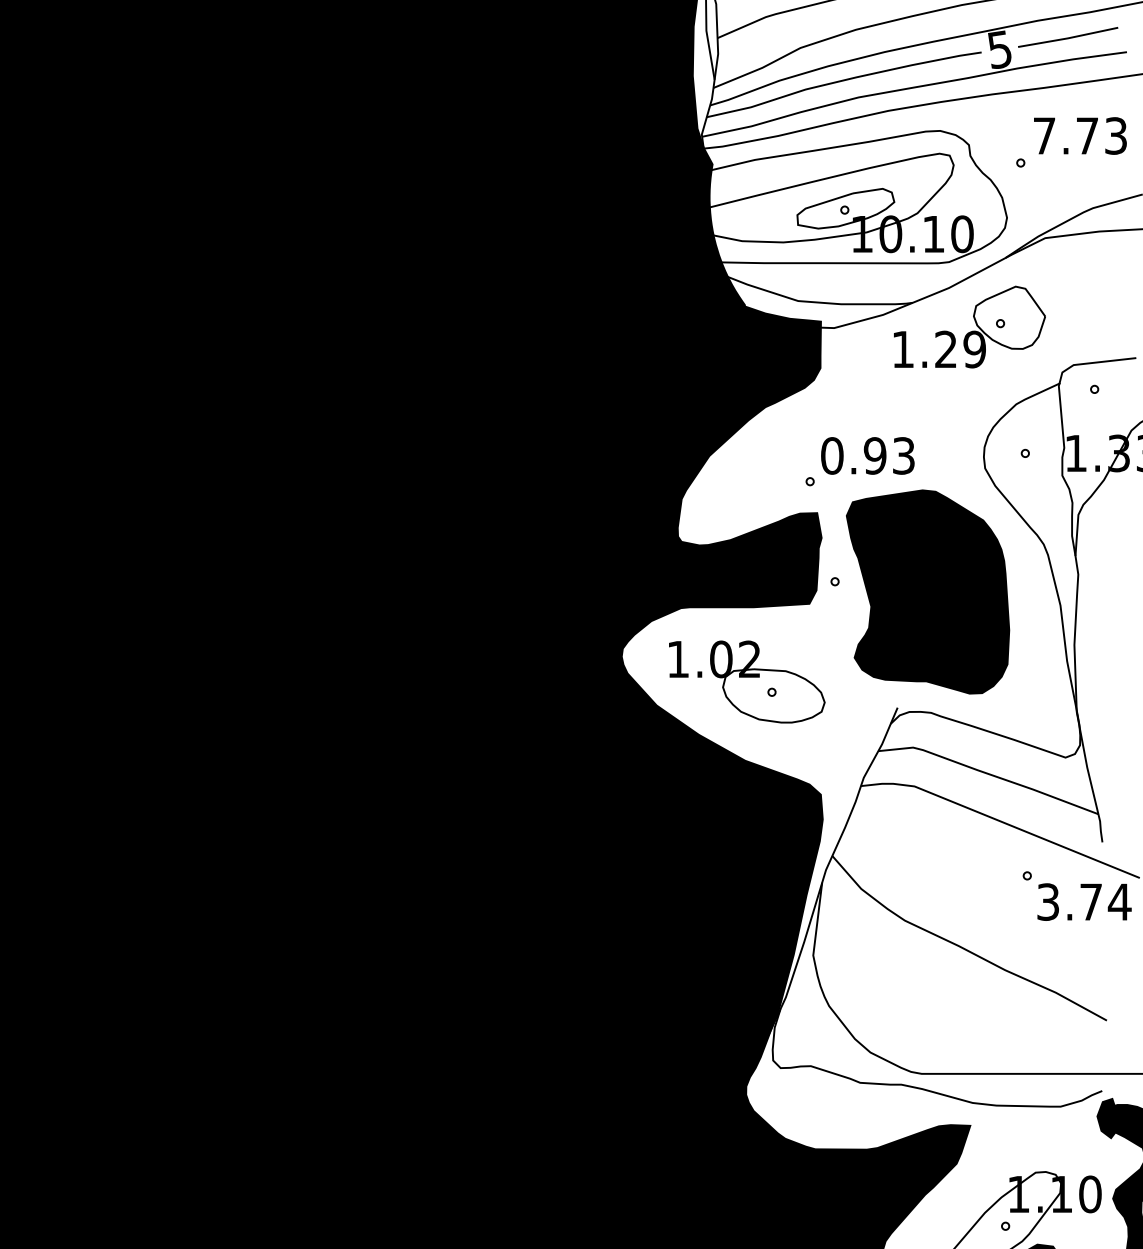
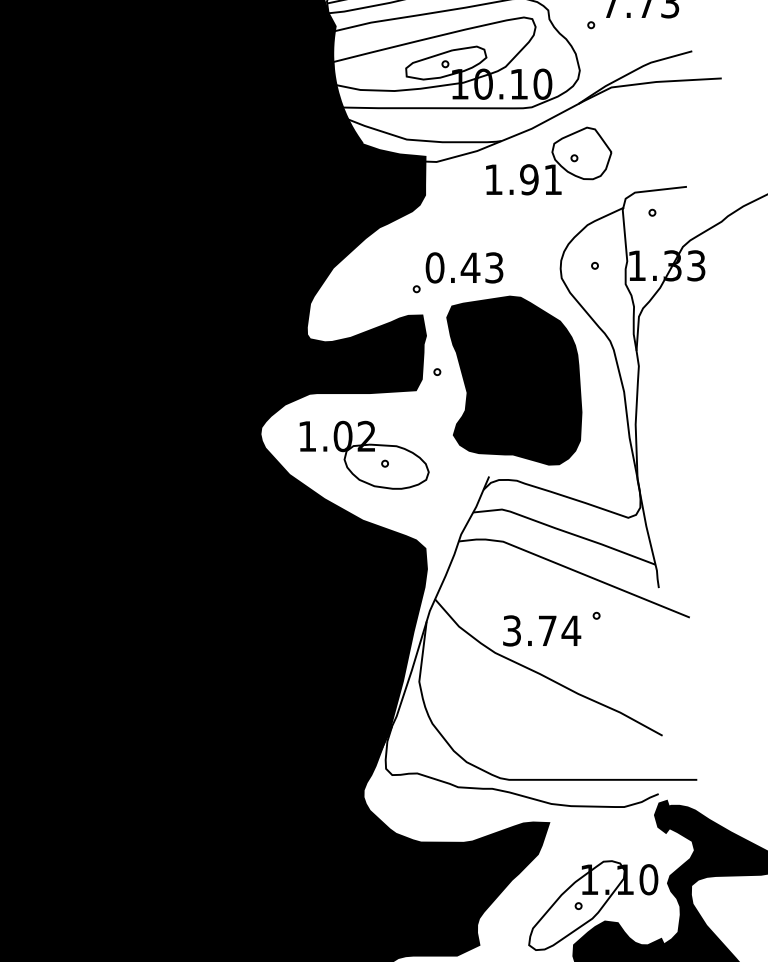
text: (959, 349) -> (540, 179), 1.29 -> 1.91
text: (875, 455) -> (470, 267), 0.93 -> 0.43
text: (1084, 901) -> (542, 630), moved

